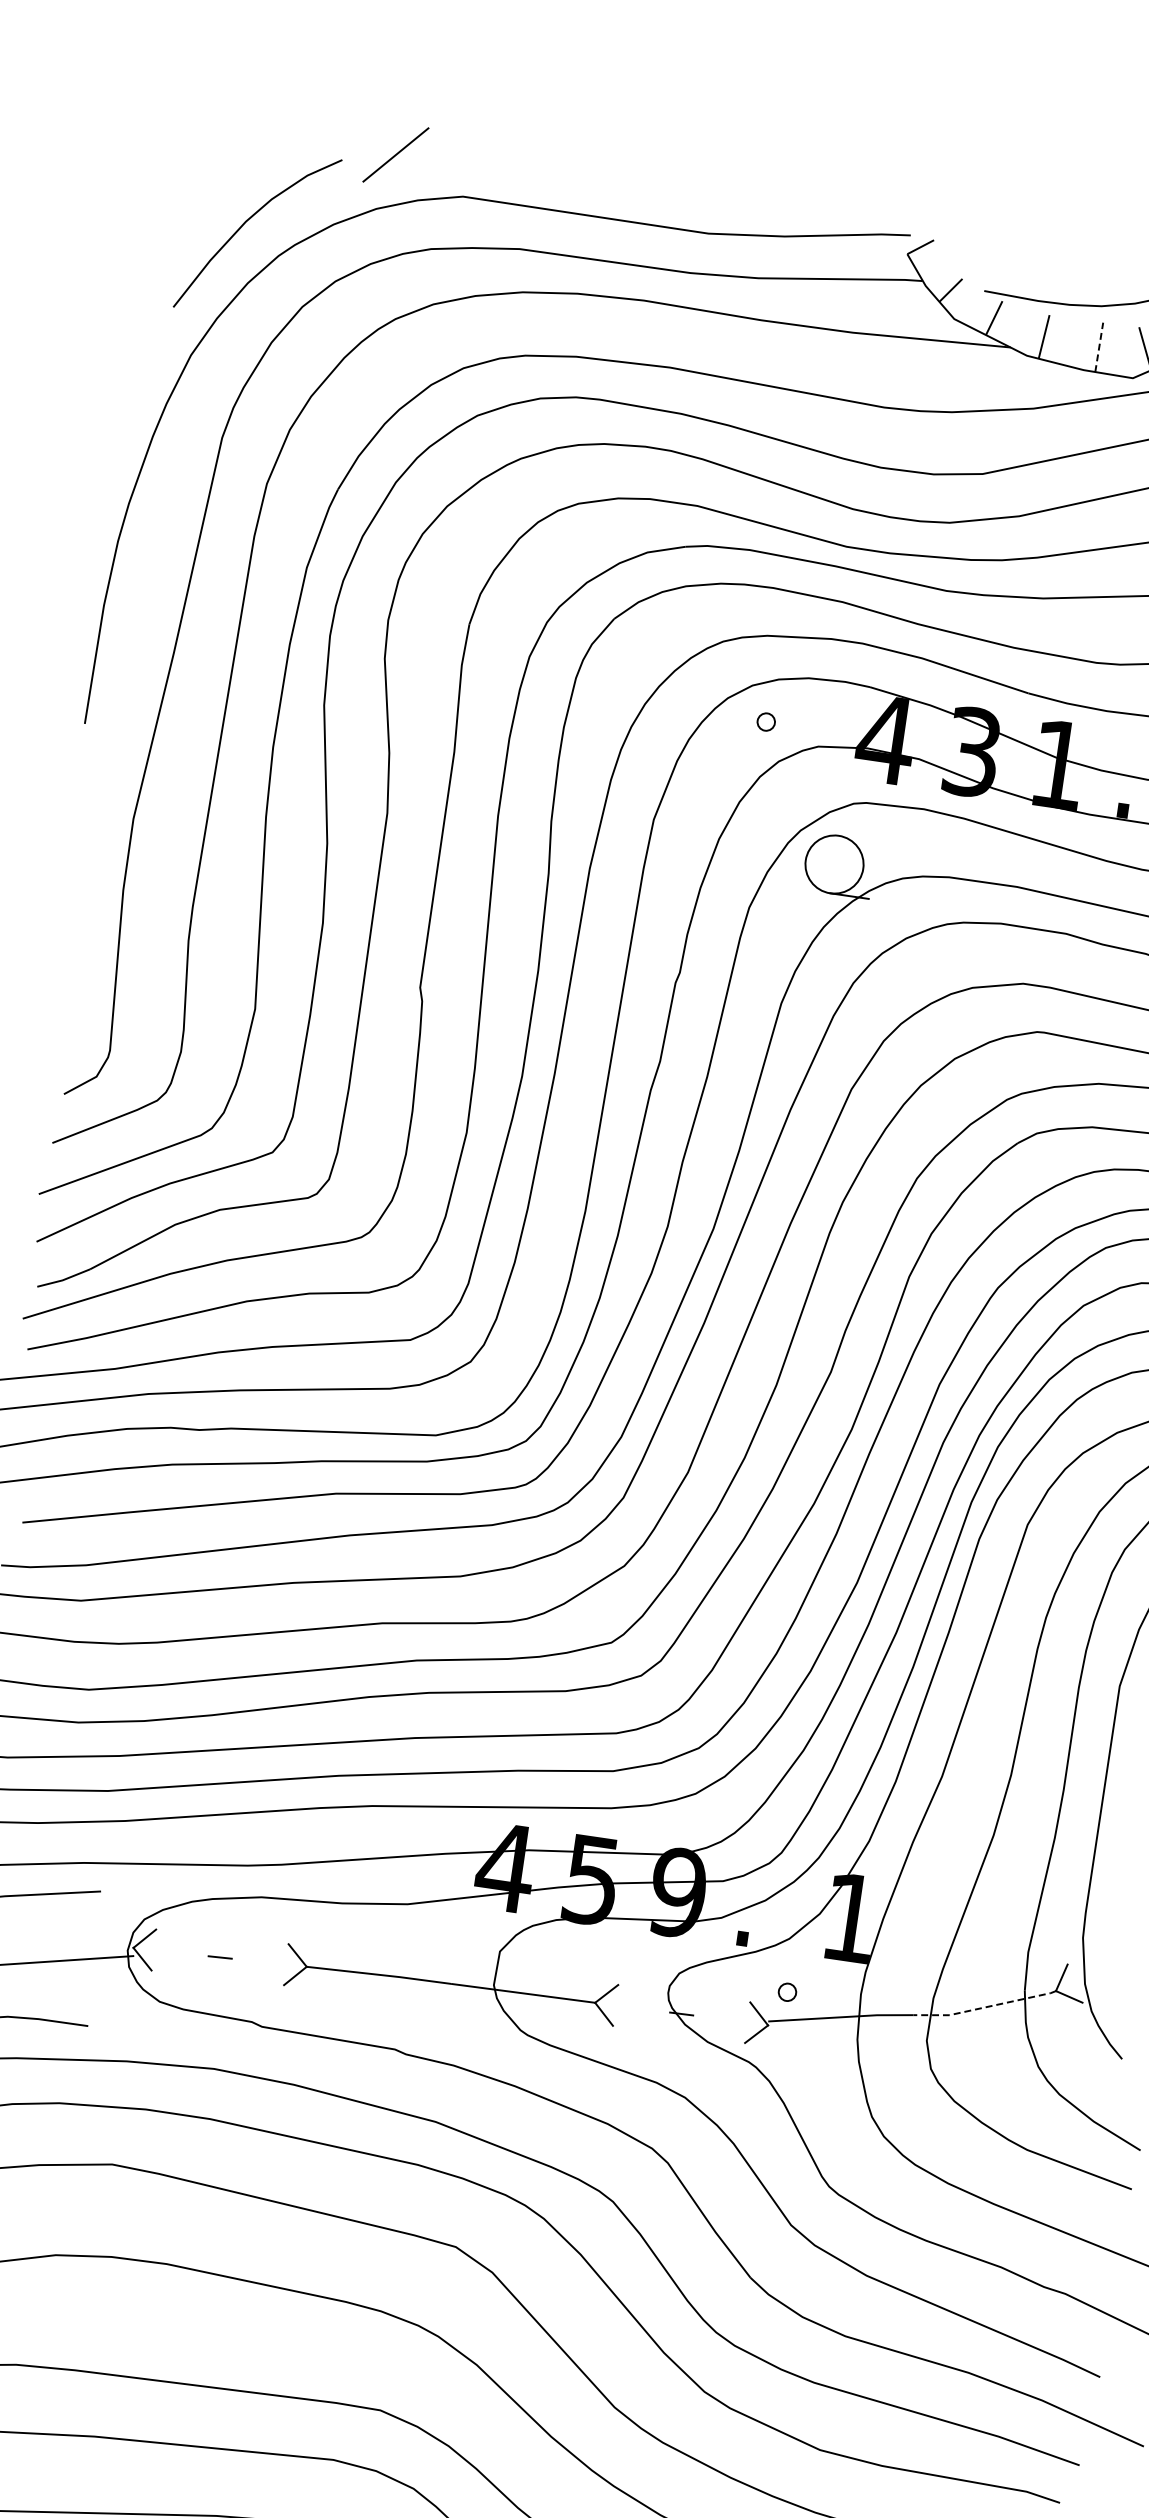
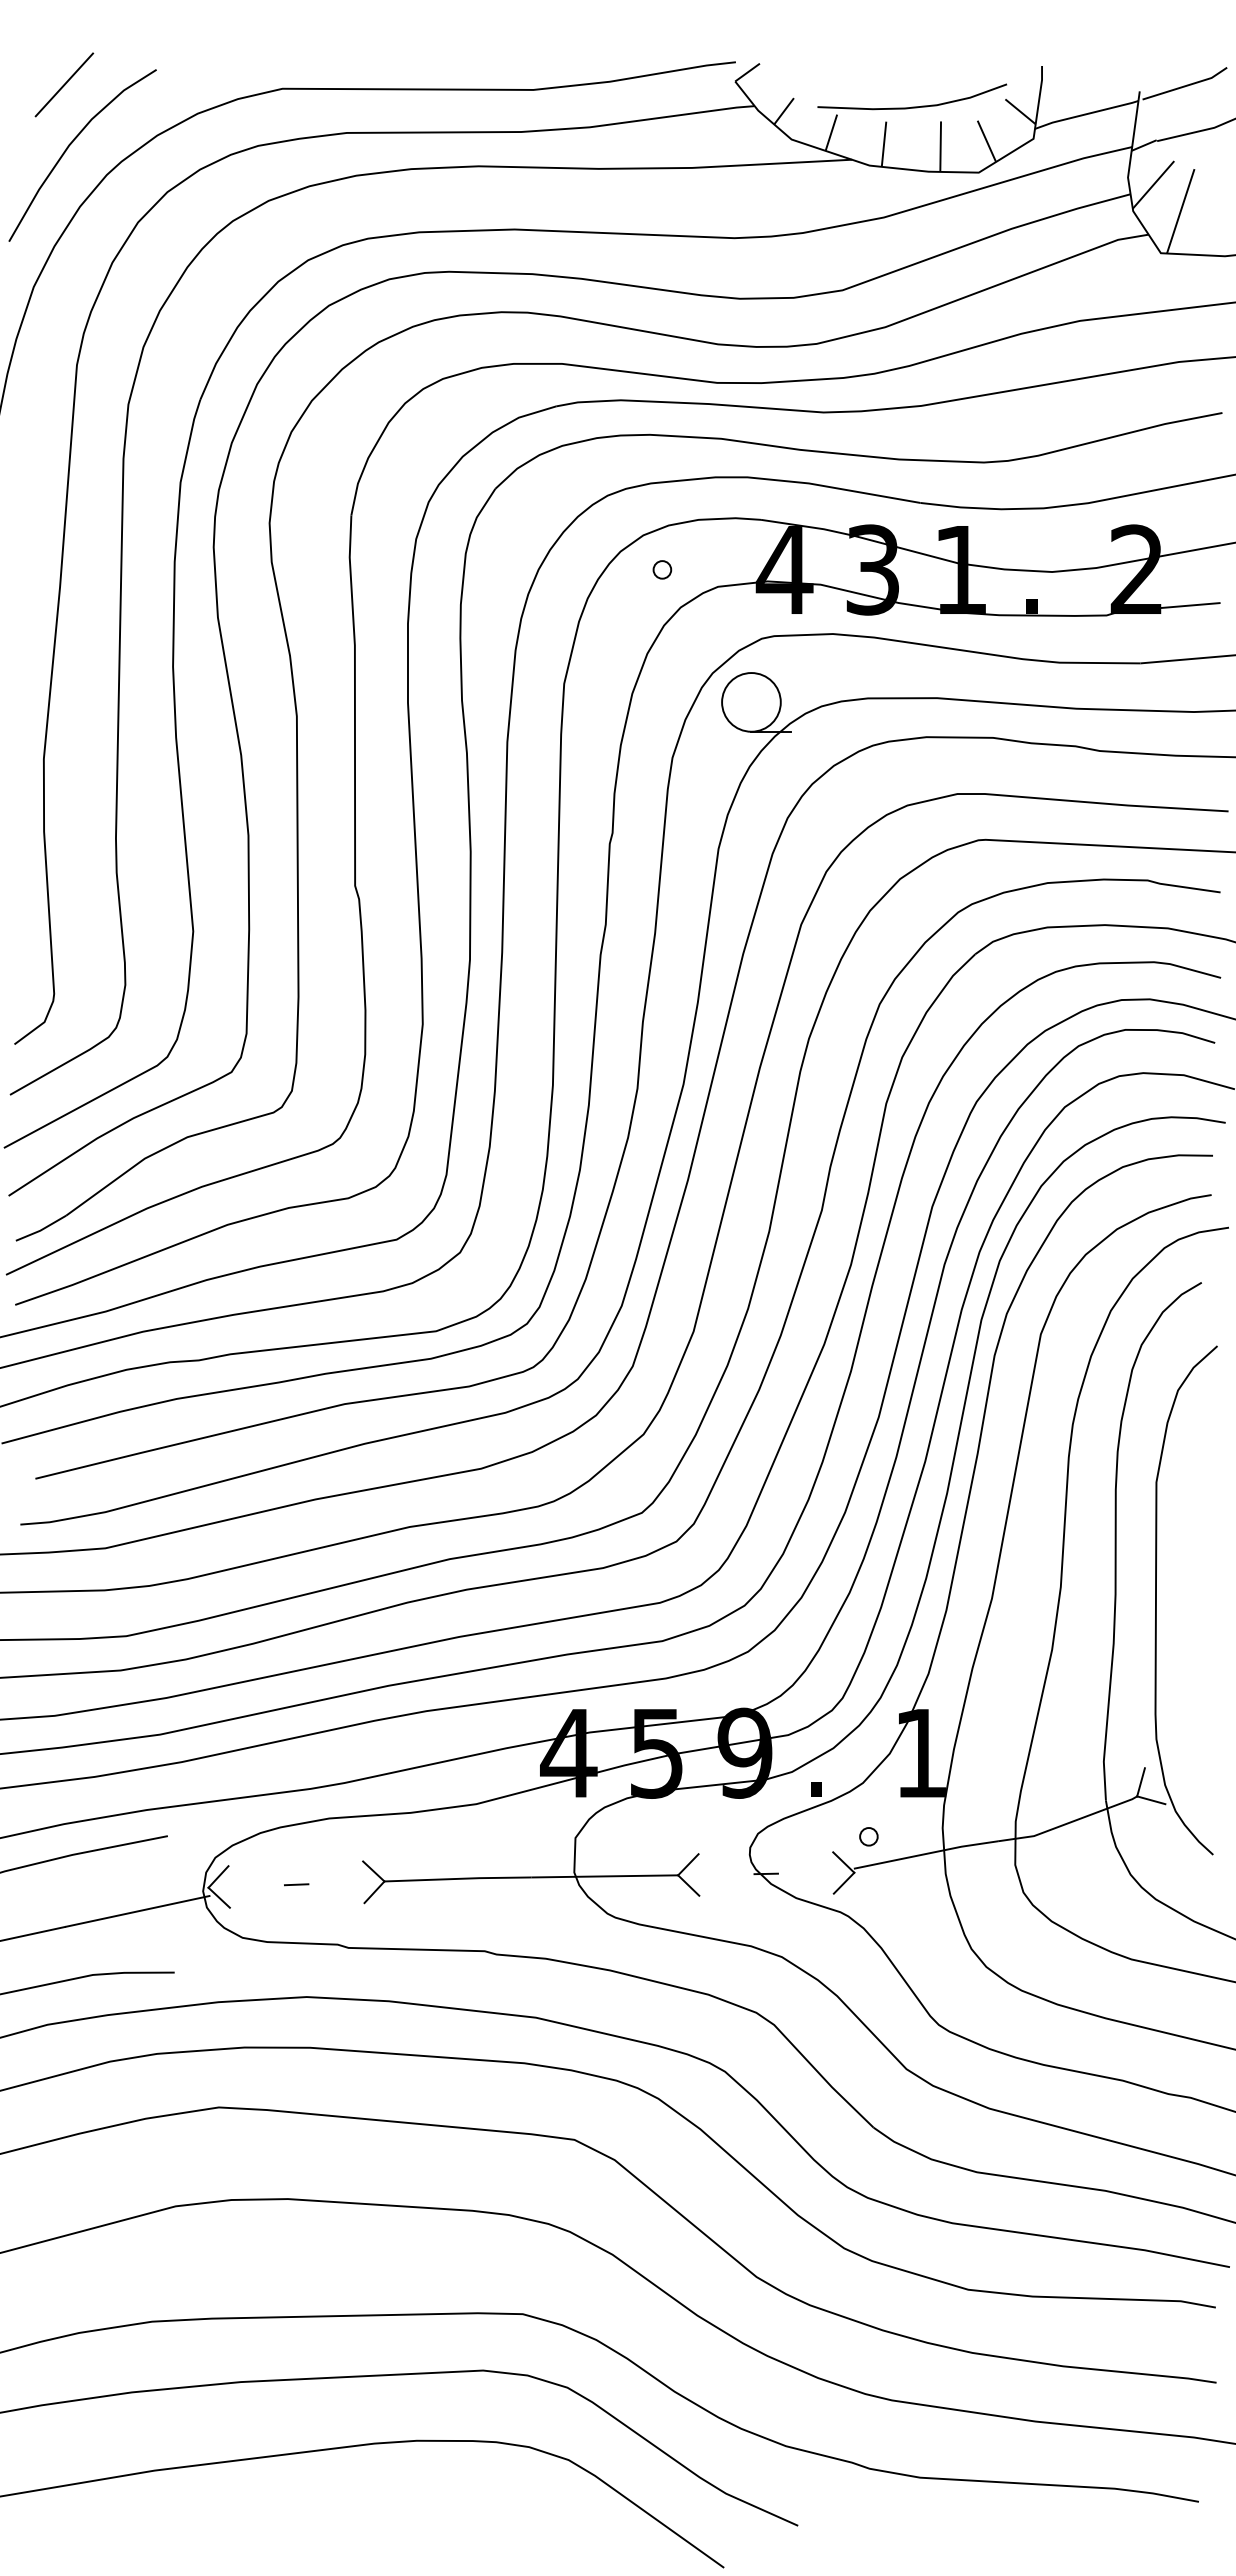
line: (396, 154) -> (64, 84), moved
line: (1099, 347) -> (940, 146), dashed -> solid
line: (984, 2007) -> (1068, 1823), dashed -> solid

